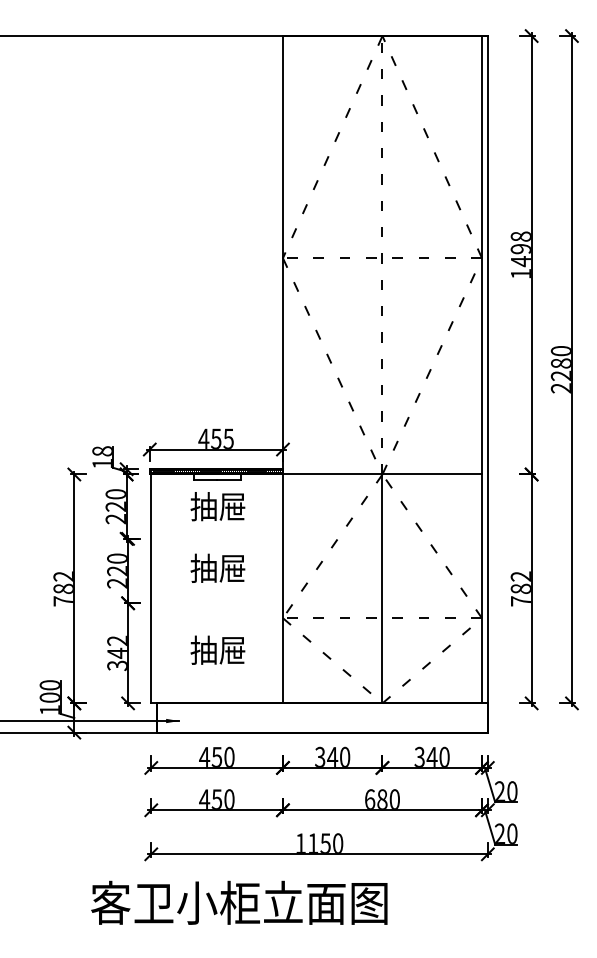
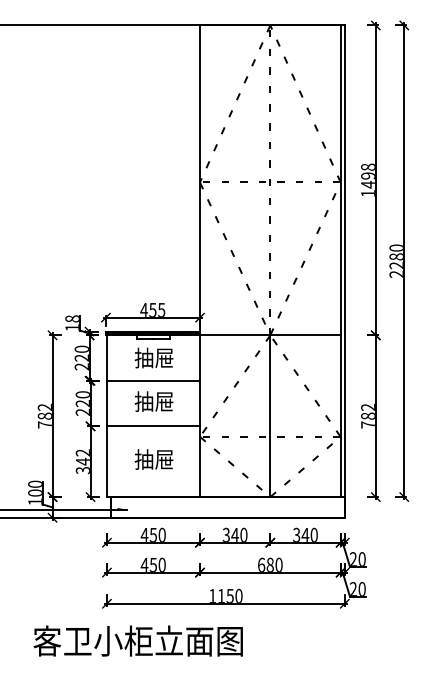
line: (217, 538) -> (153, 380), added
line: (217, 603) -> (153, 426), added
text: (238, 902) -> (137, 640), moved

